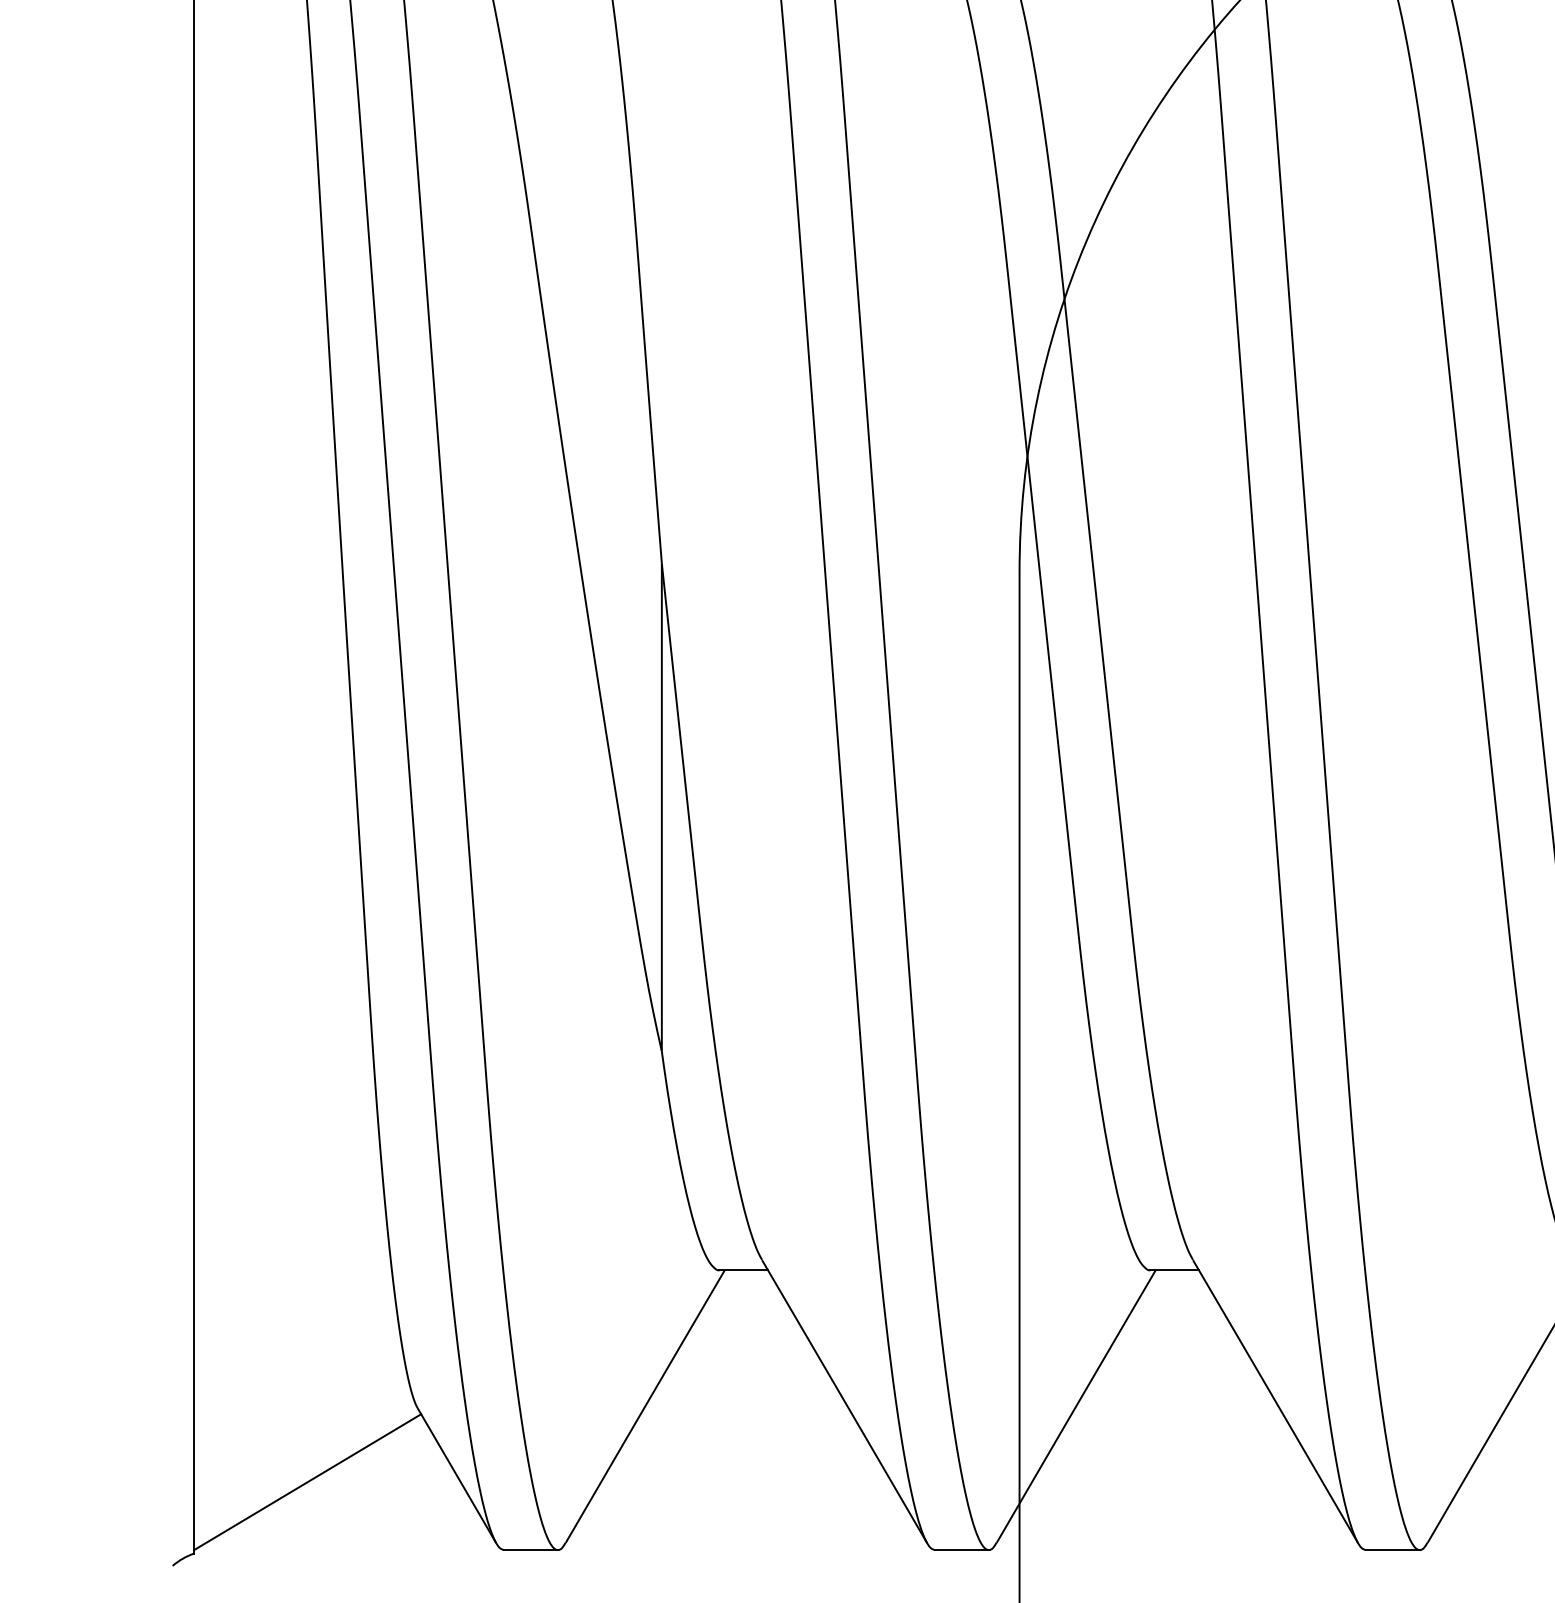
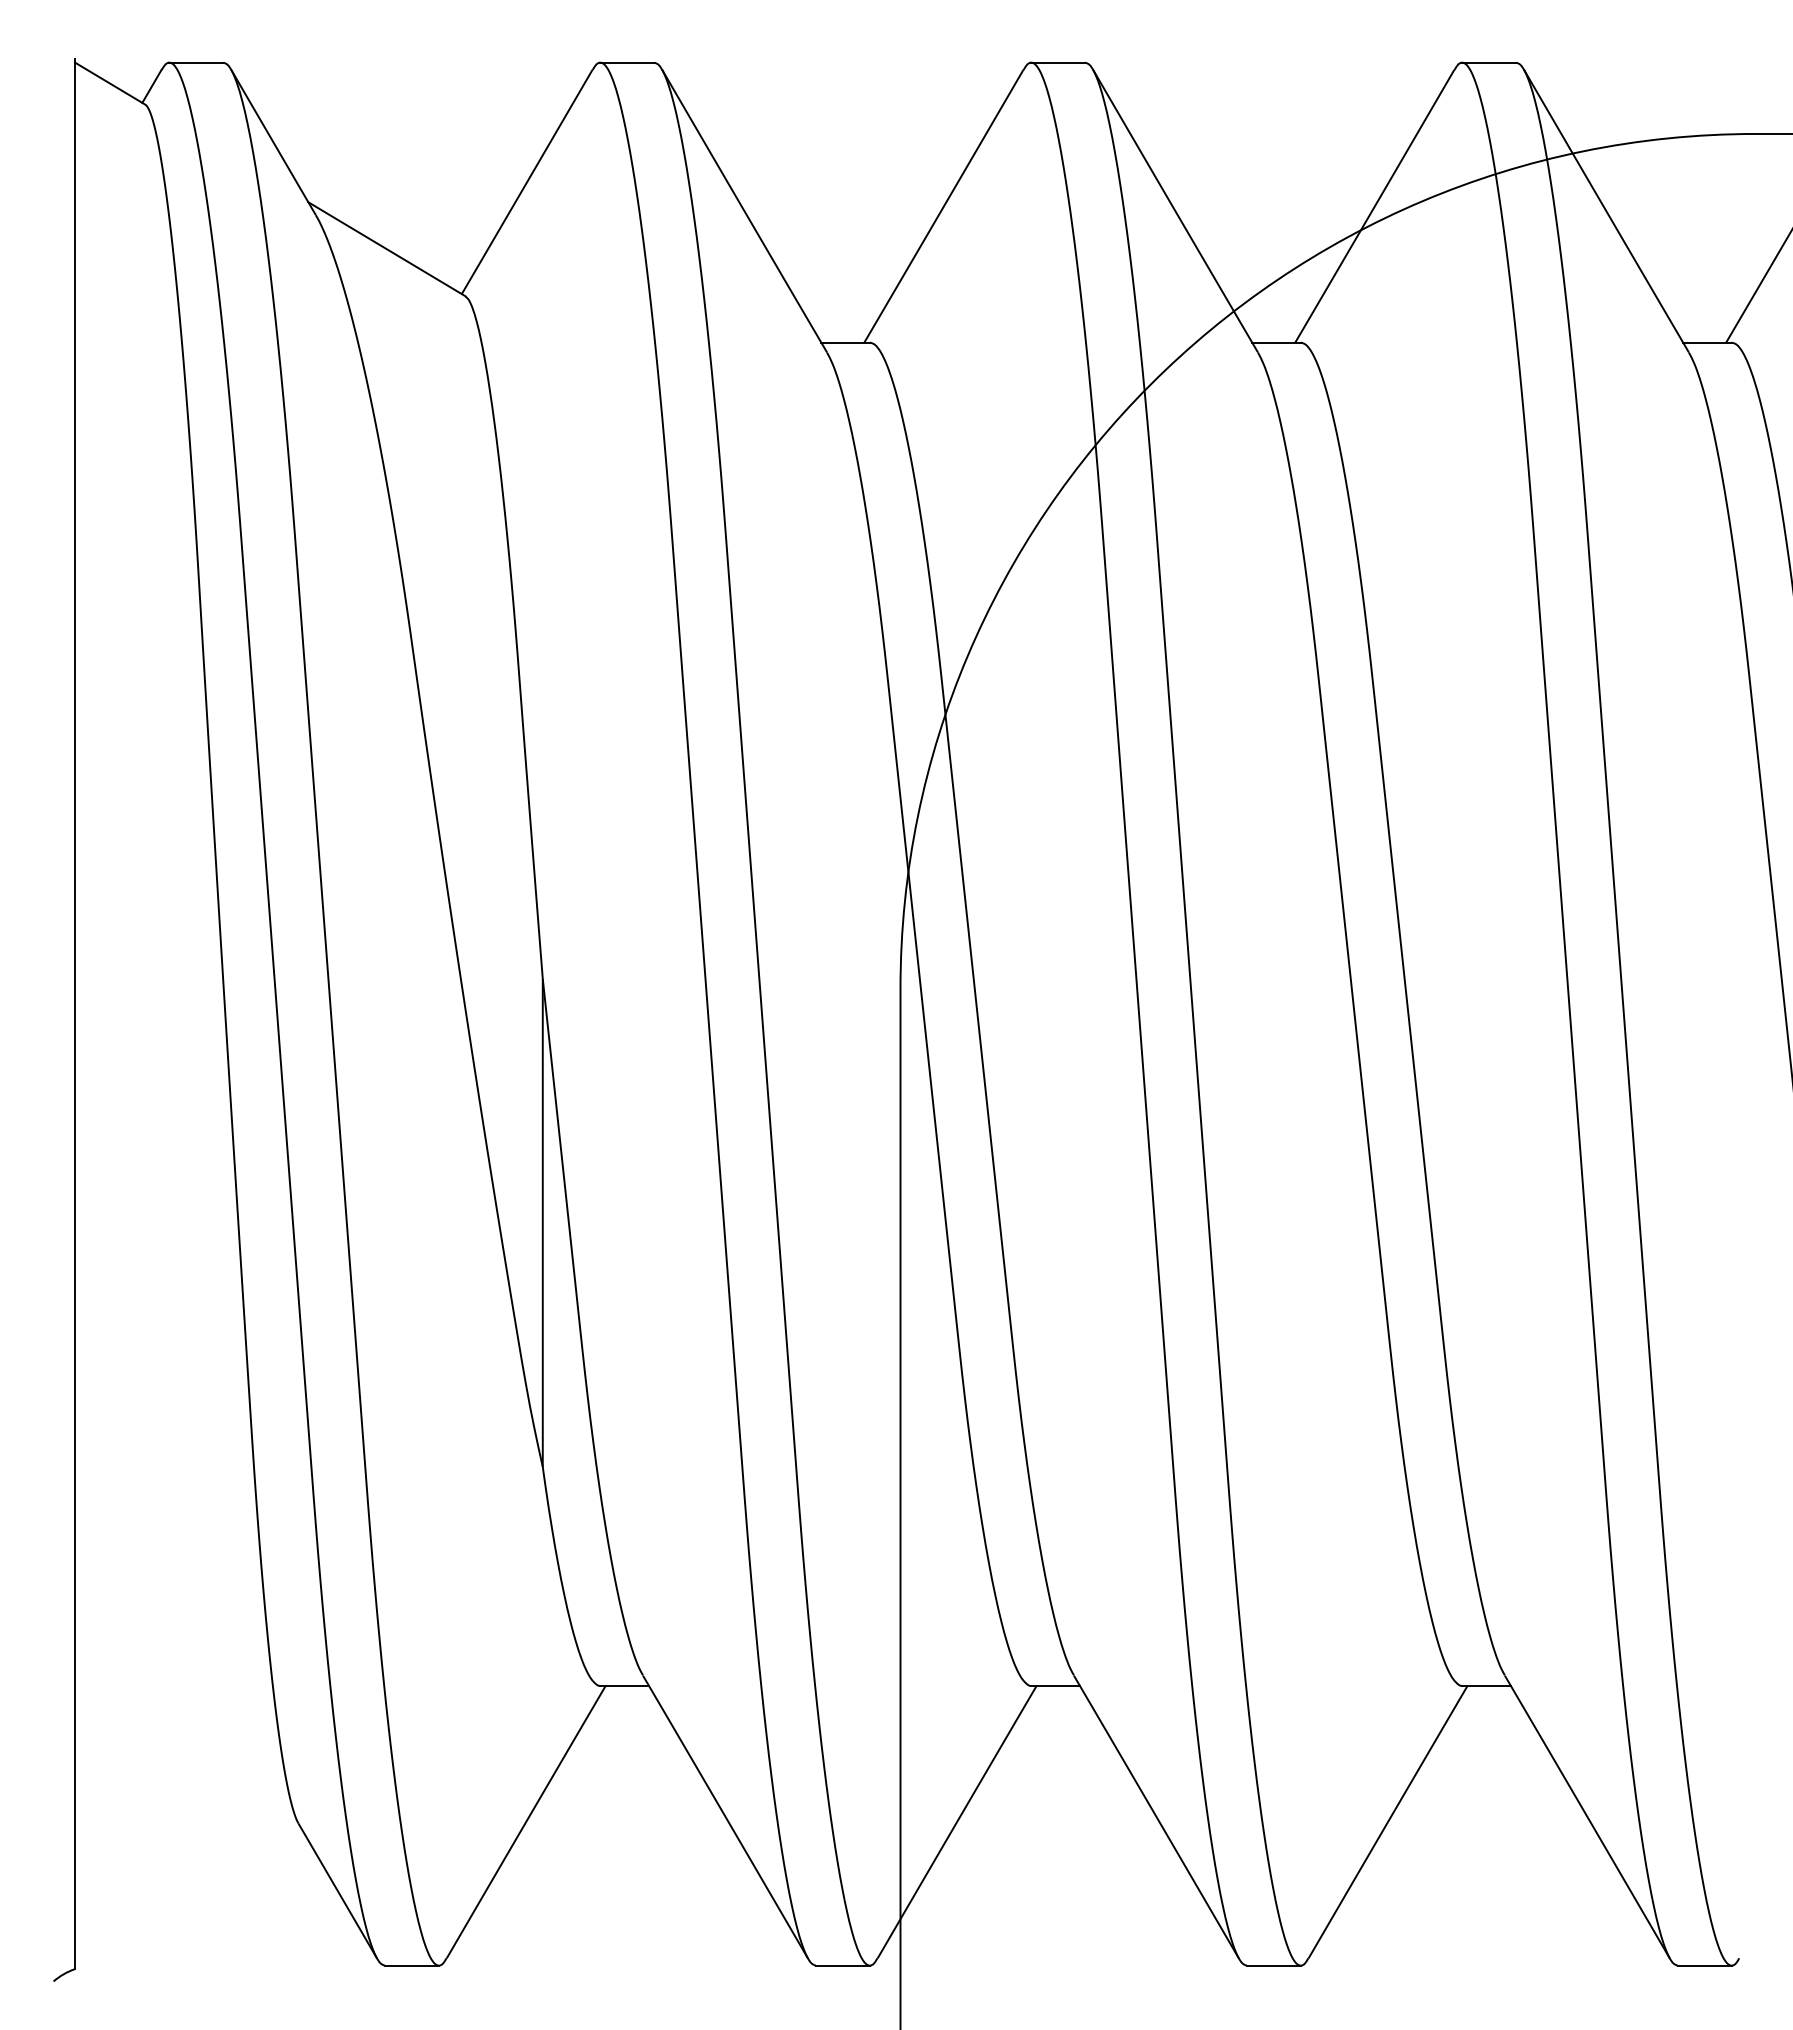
line: (307, 1481) -> (188, 1897), removed

